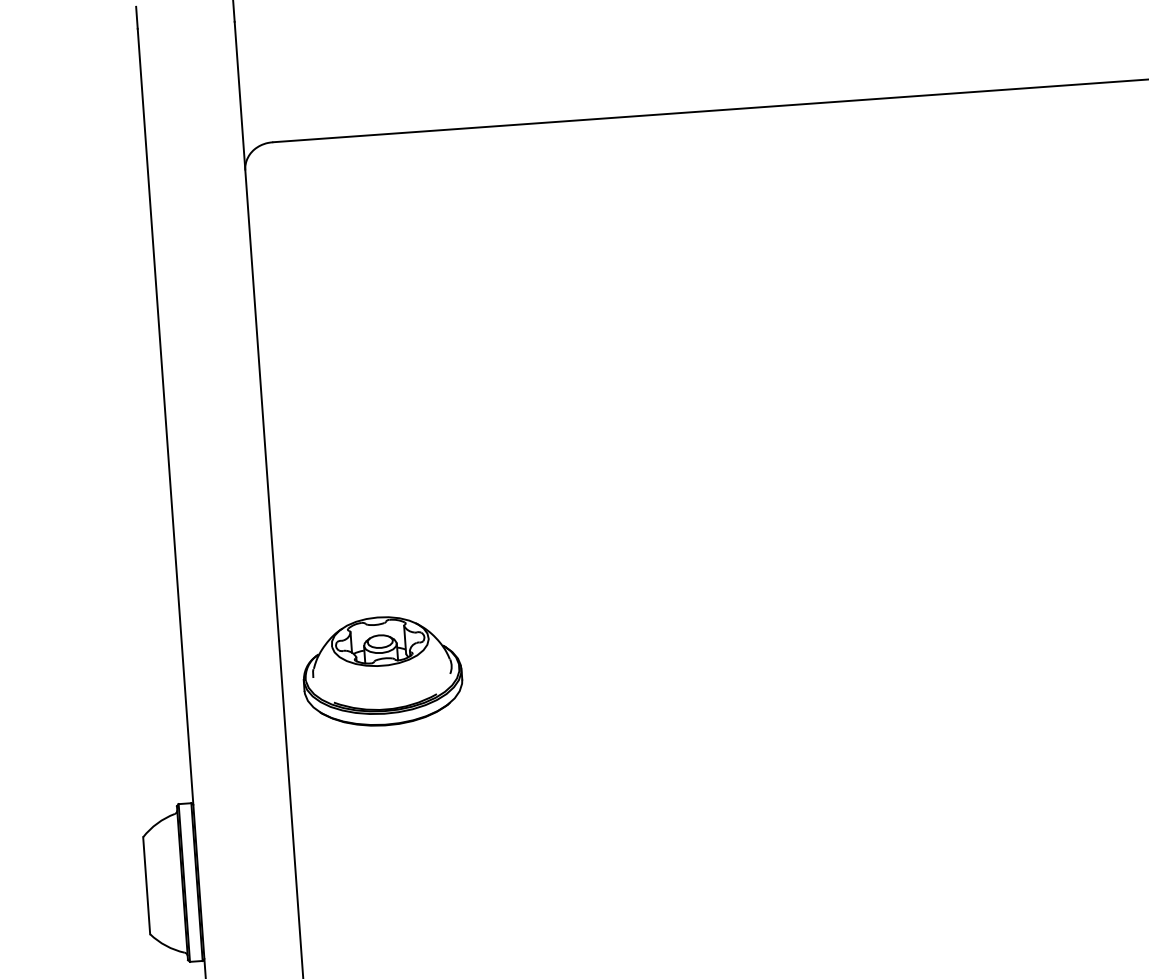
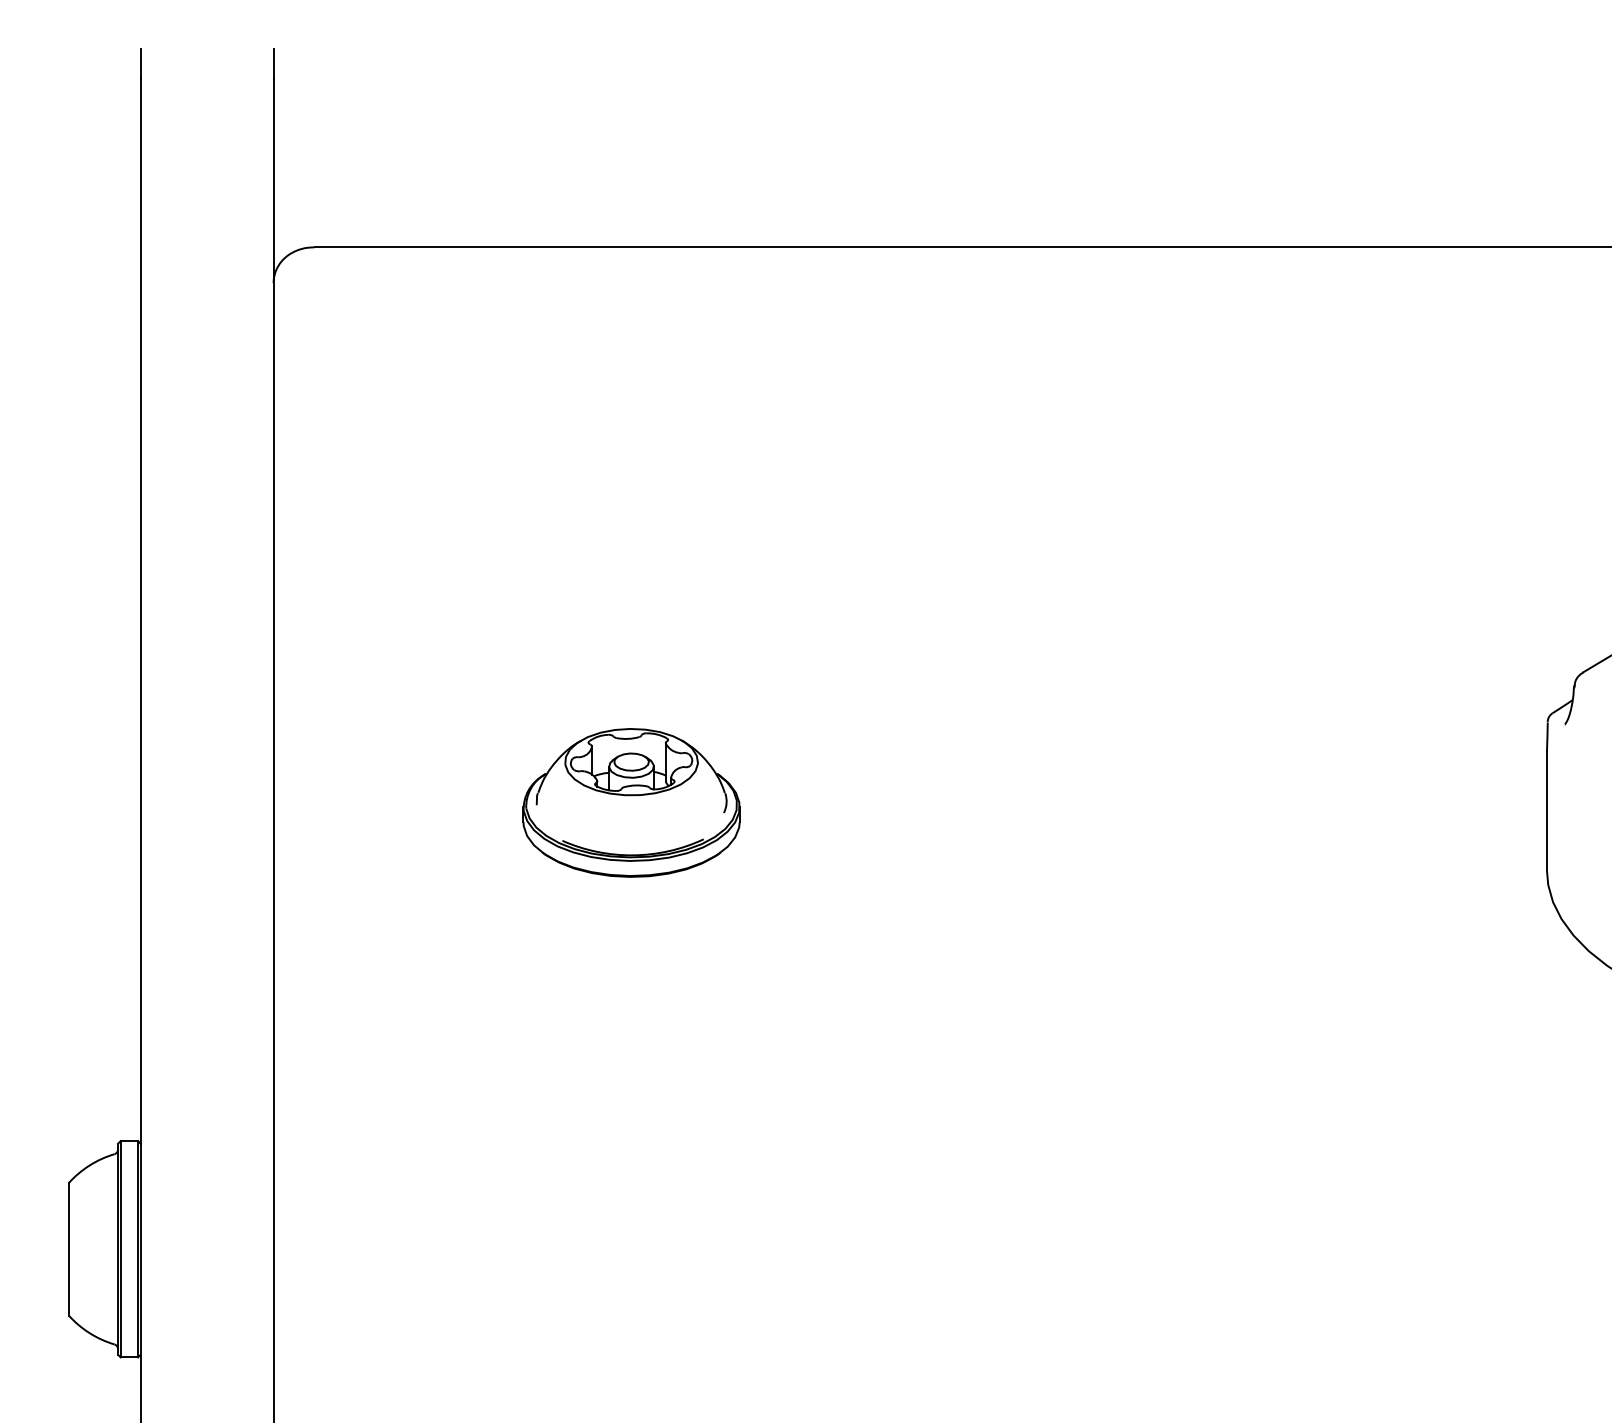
part: (382, 671) -> (631, 802), moved

